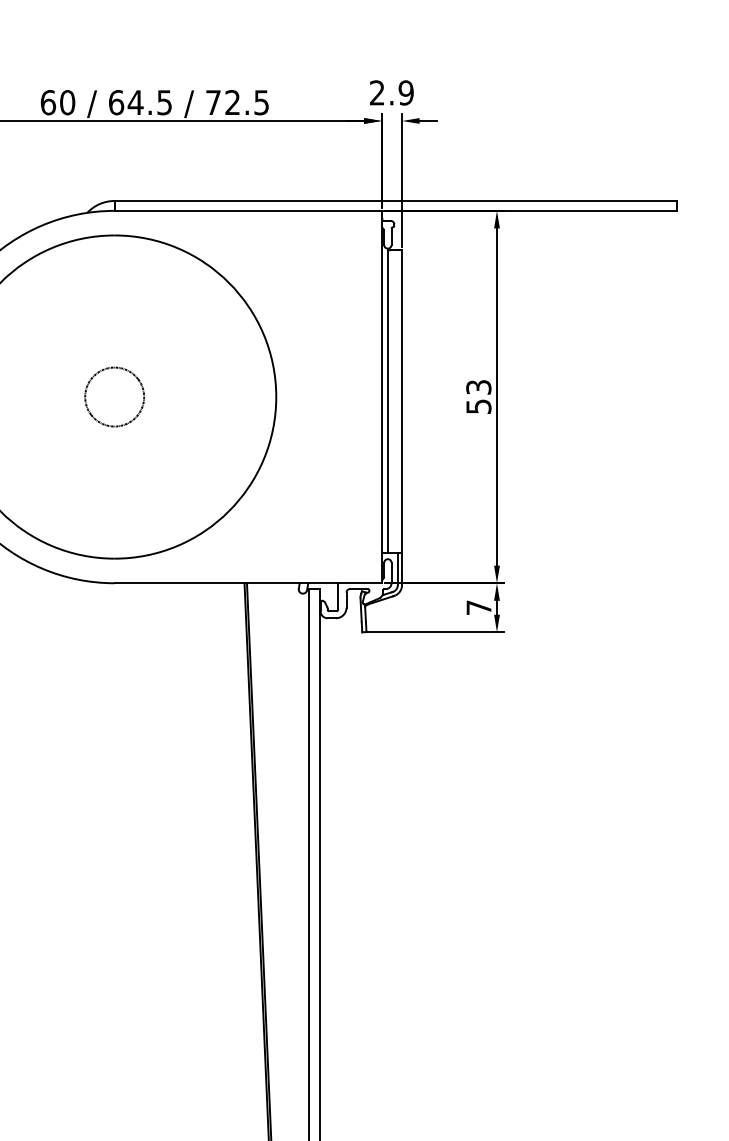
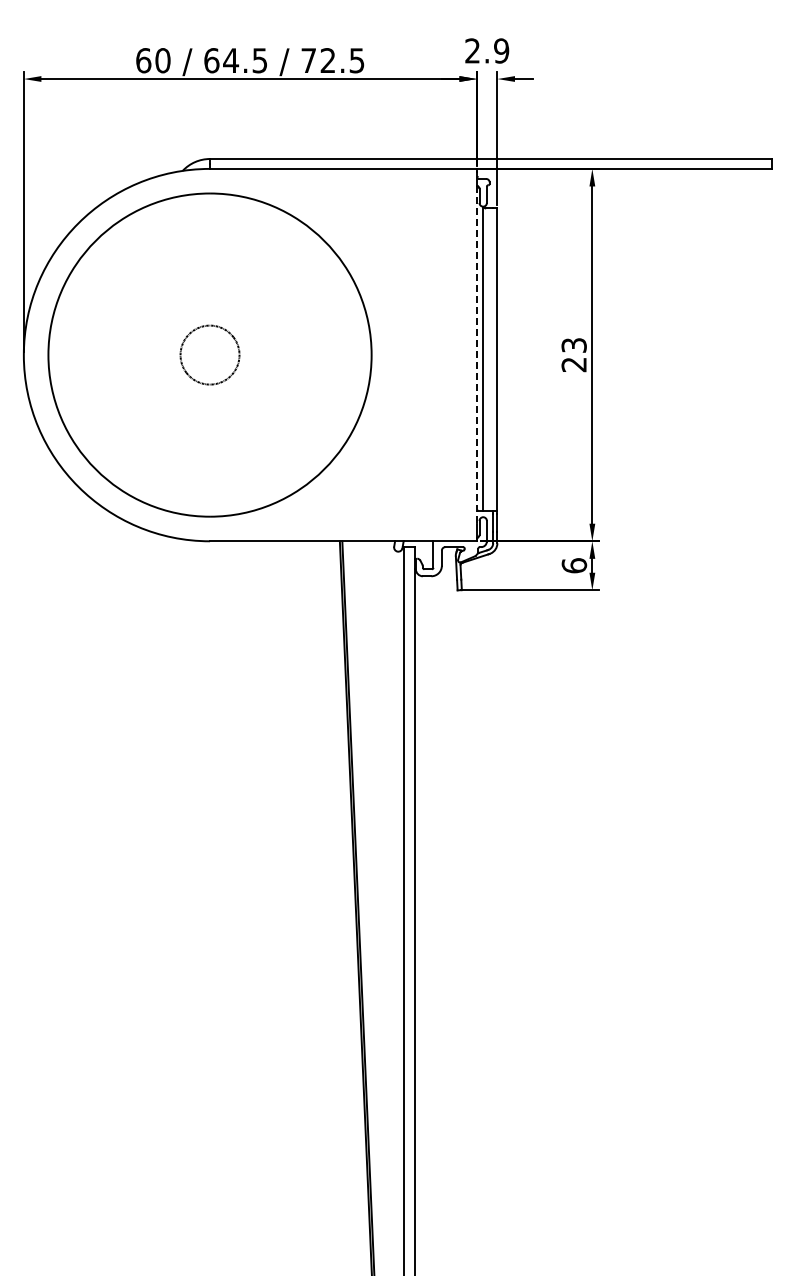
line: (382, 397) -> (477, 355), solid -> dashed
text: (478, 406) -> (573, 364), 53 -> 23
text: (479, 607) -> (574, 565), 7 -> 6

